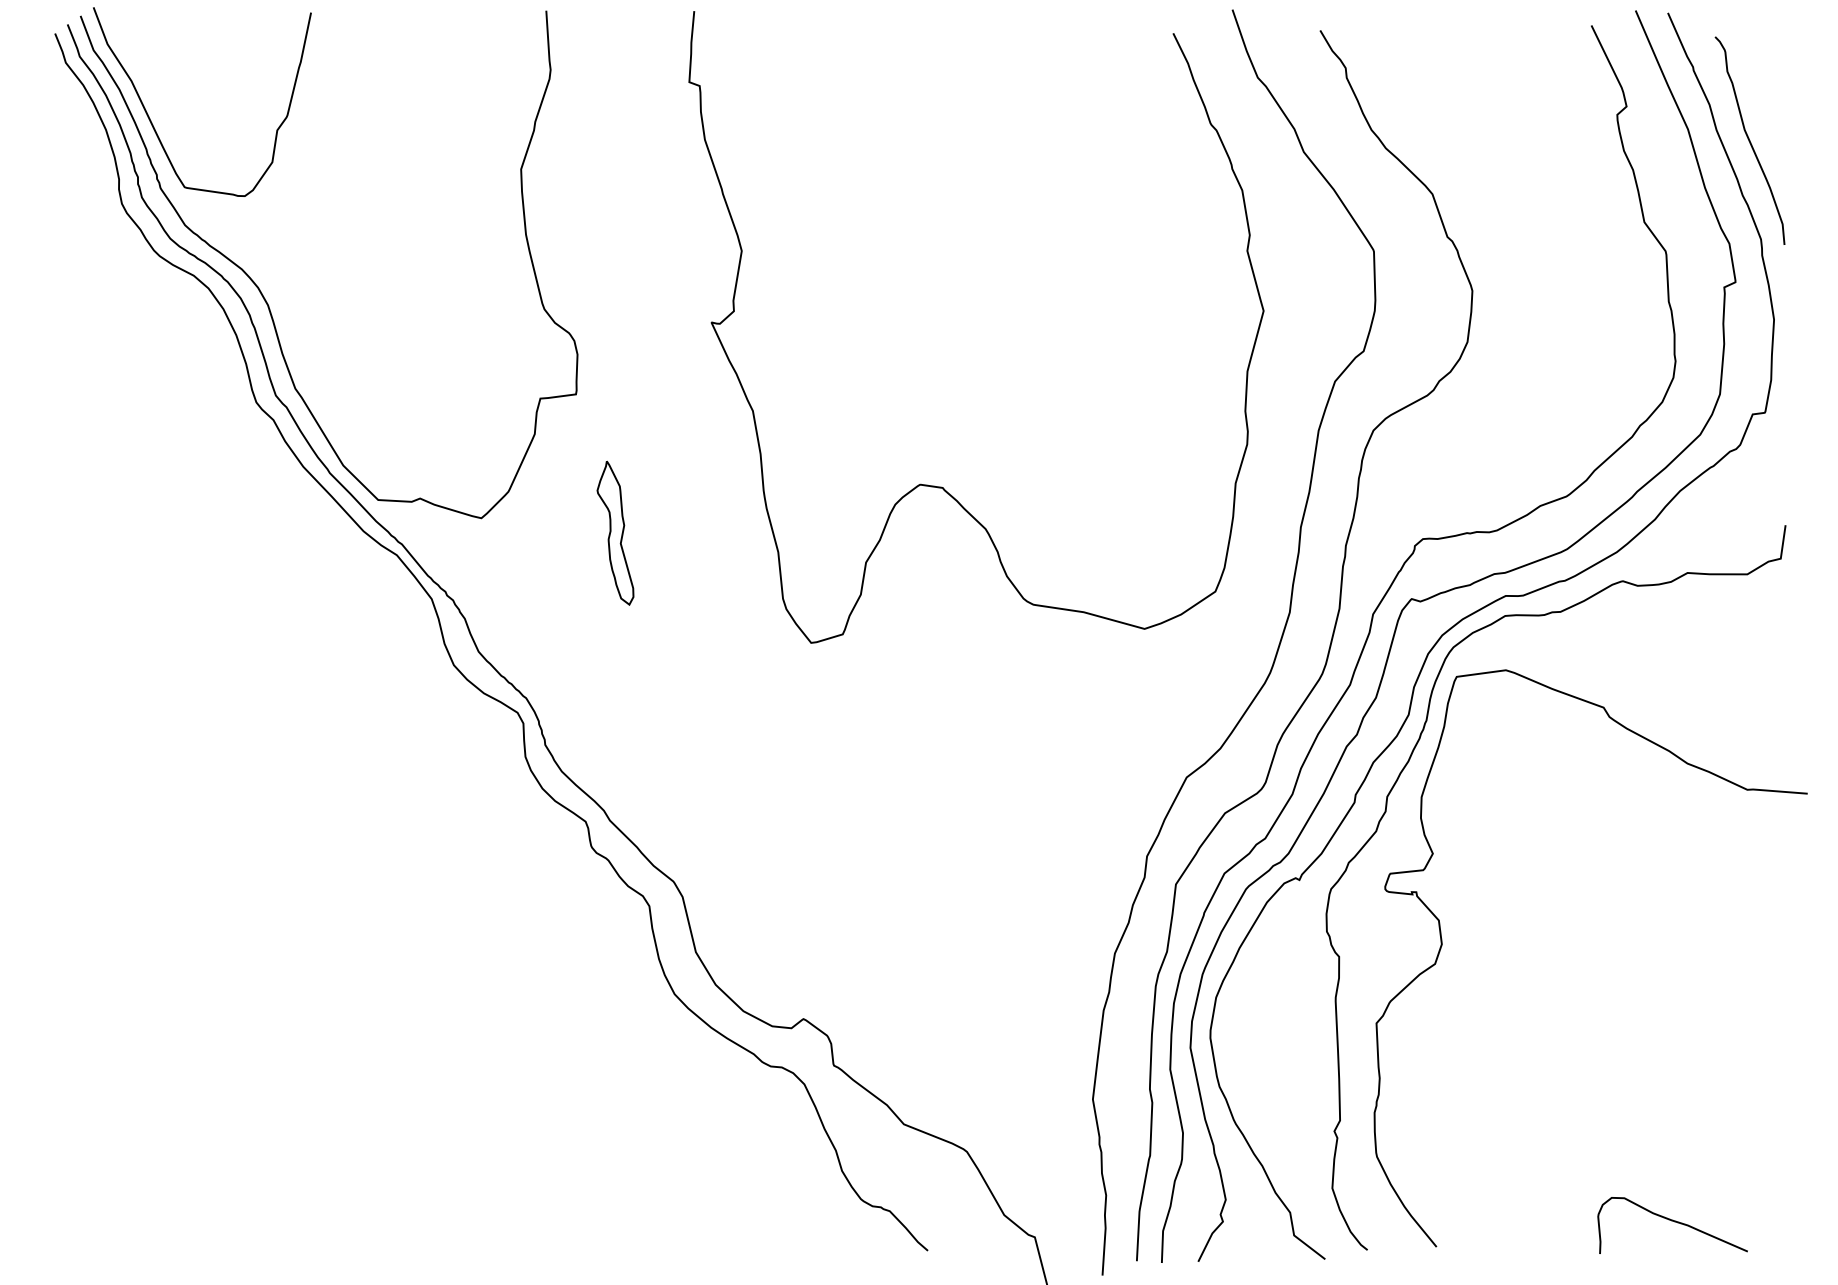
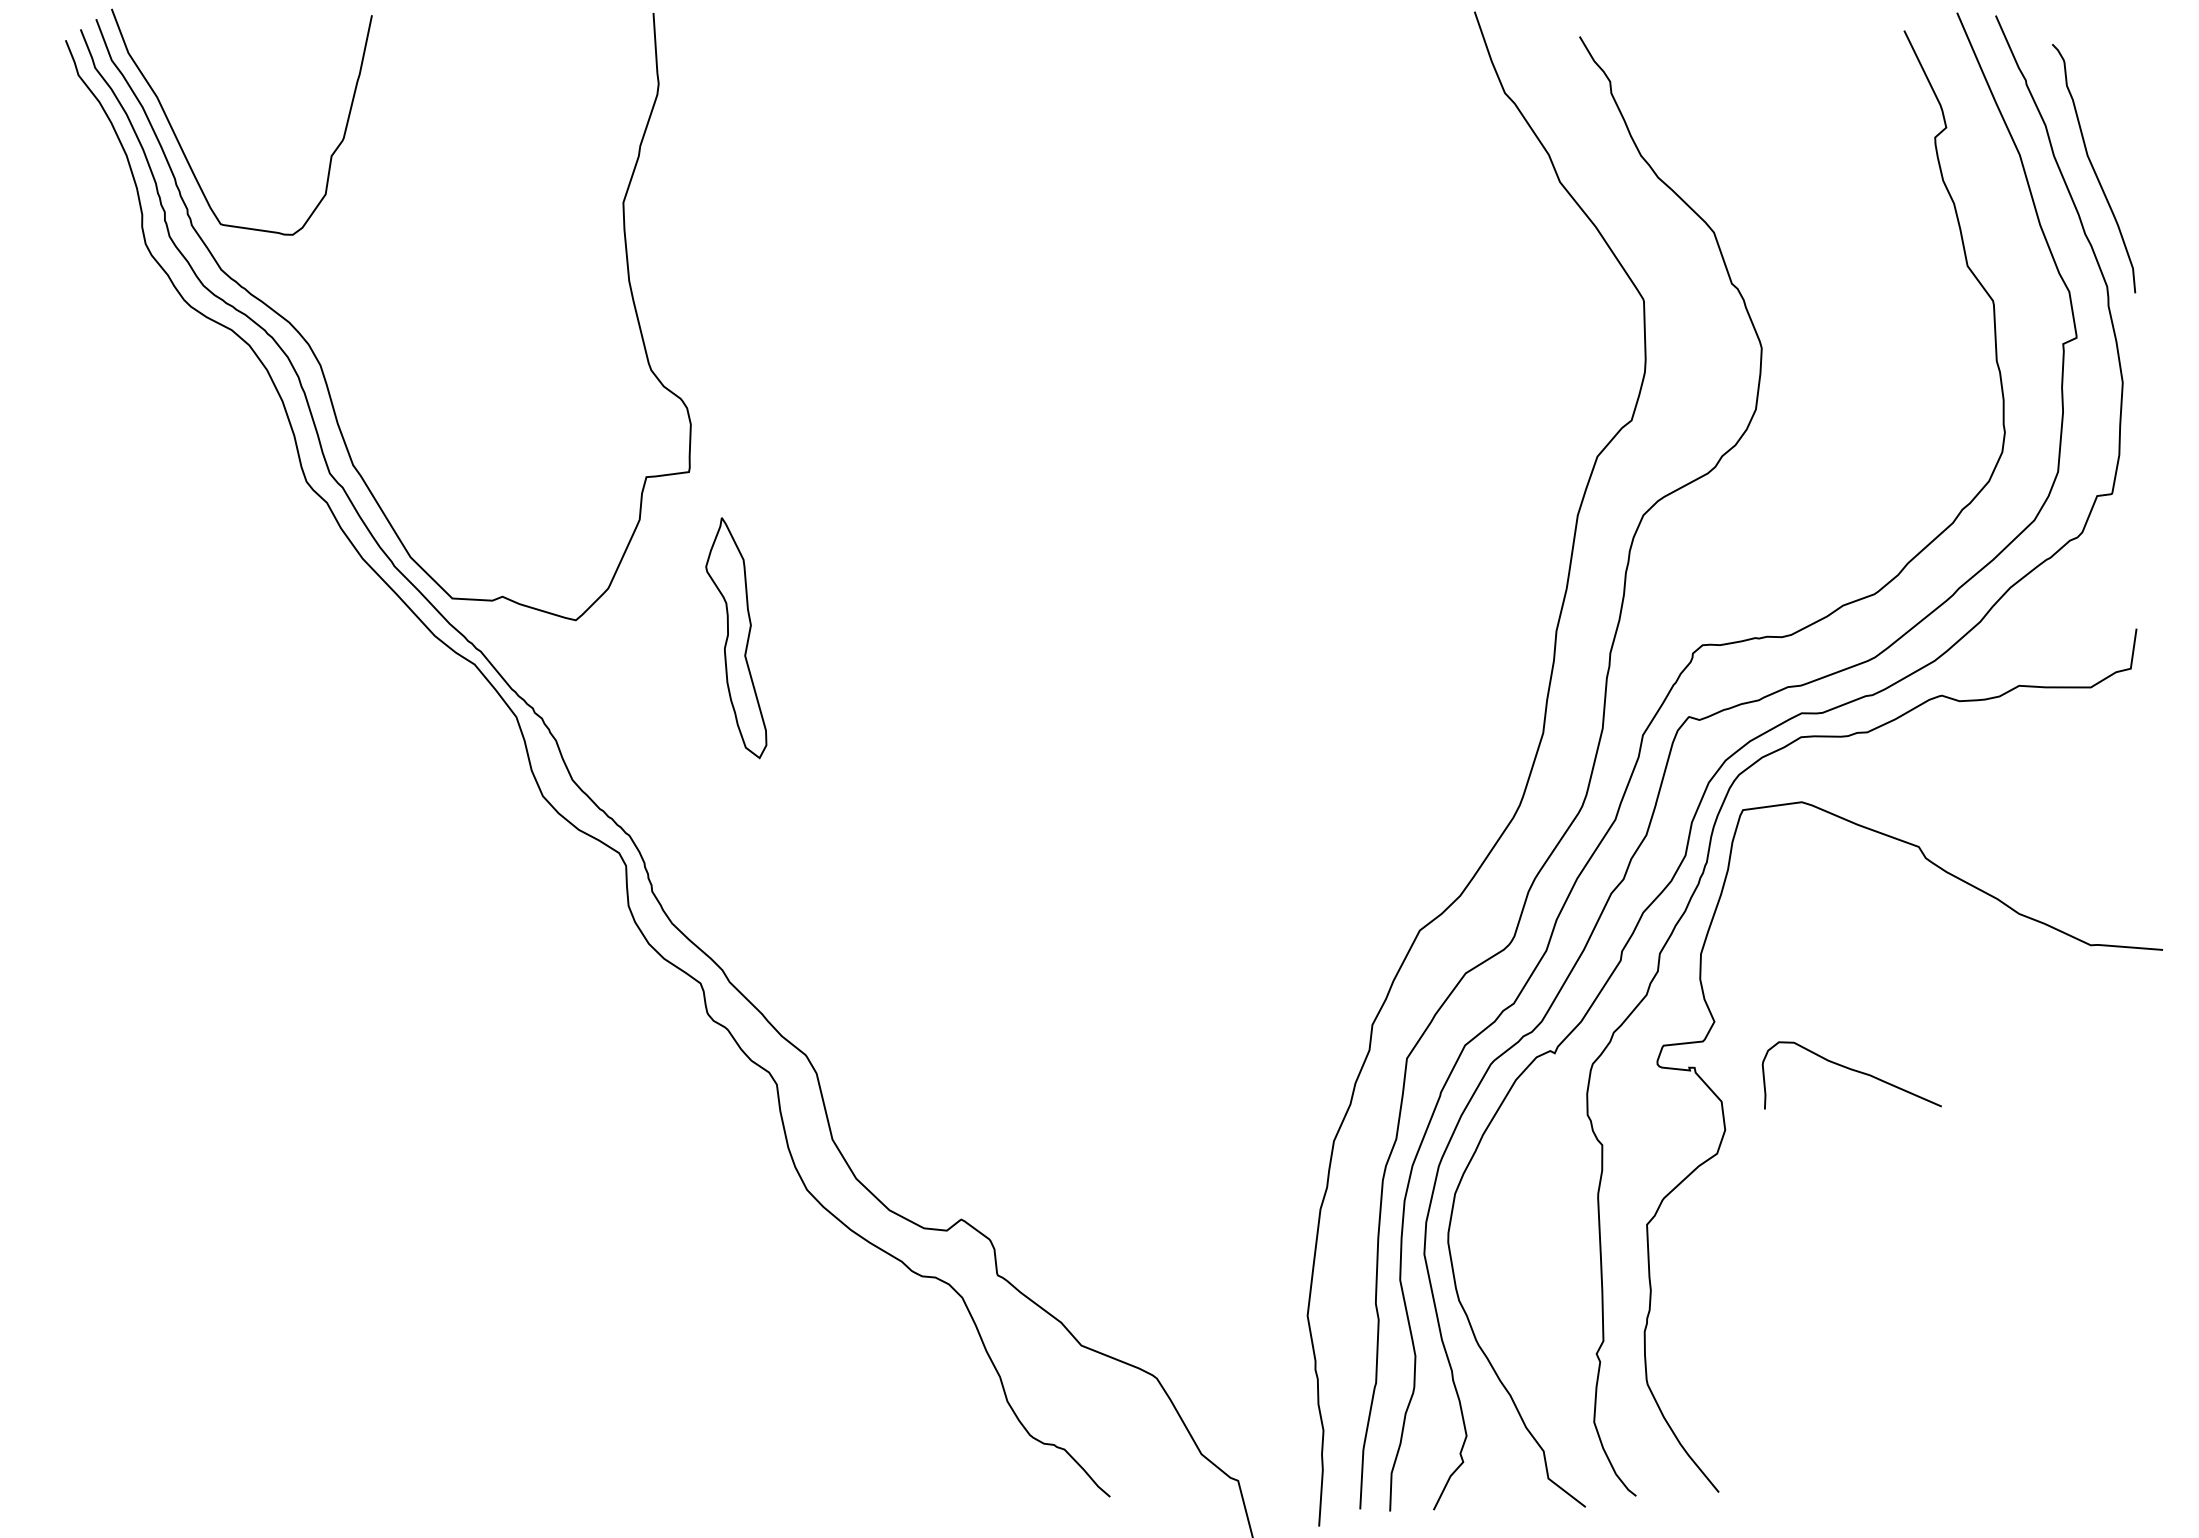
curve: (941, 486) -> (1126, 582), removed
part: (615, 532) -> (736, 637), size x1.4
curve: (1674, 1222) -> (1854, 1071), moved

